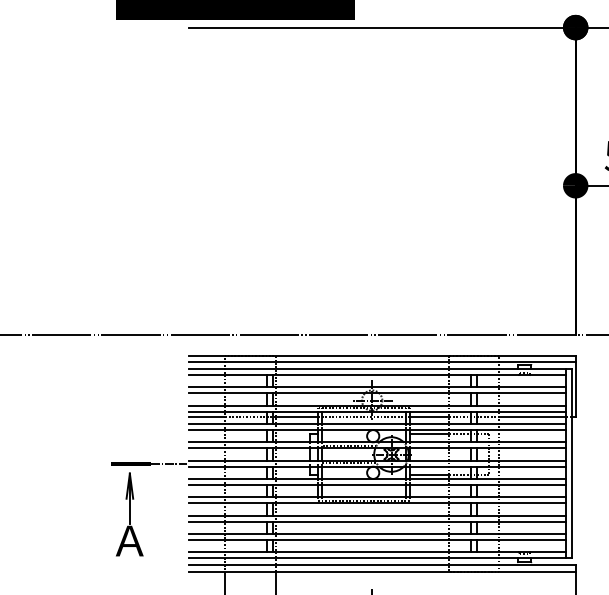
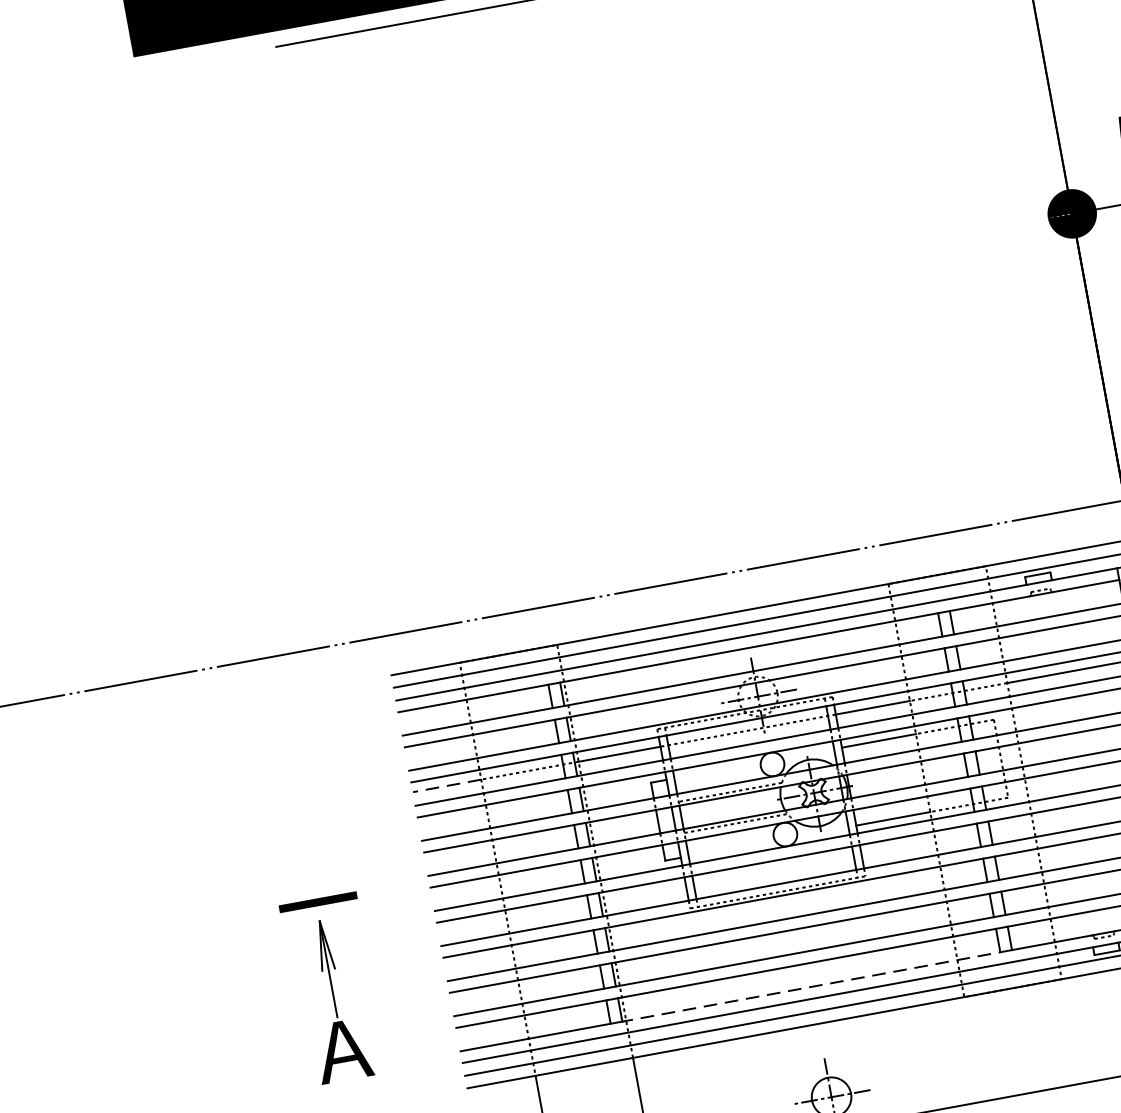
line: (206, 416) -> (446, 785), solid -> dashed
line: (170, 463) -> (394, 887), removed
line: (375, 552) -> (817, 986), solid -> dashed

